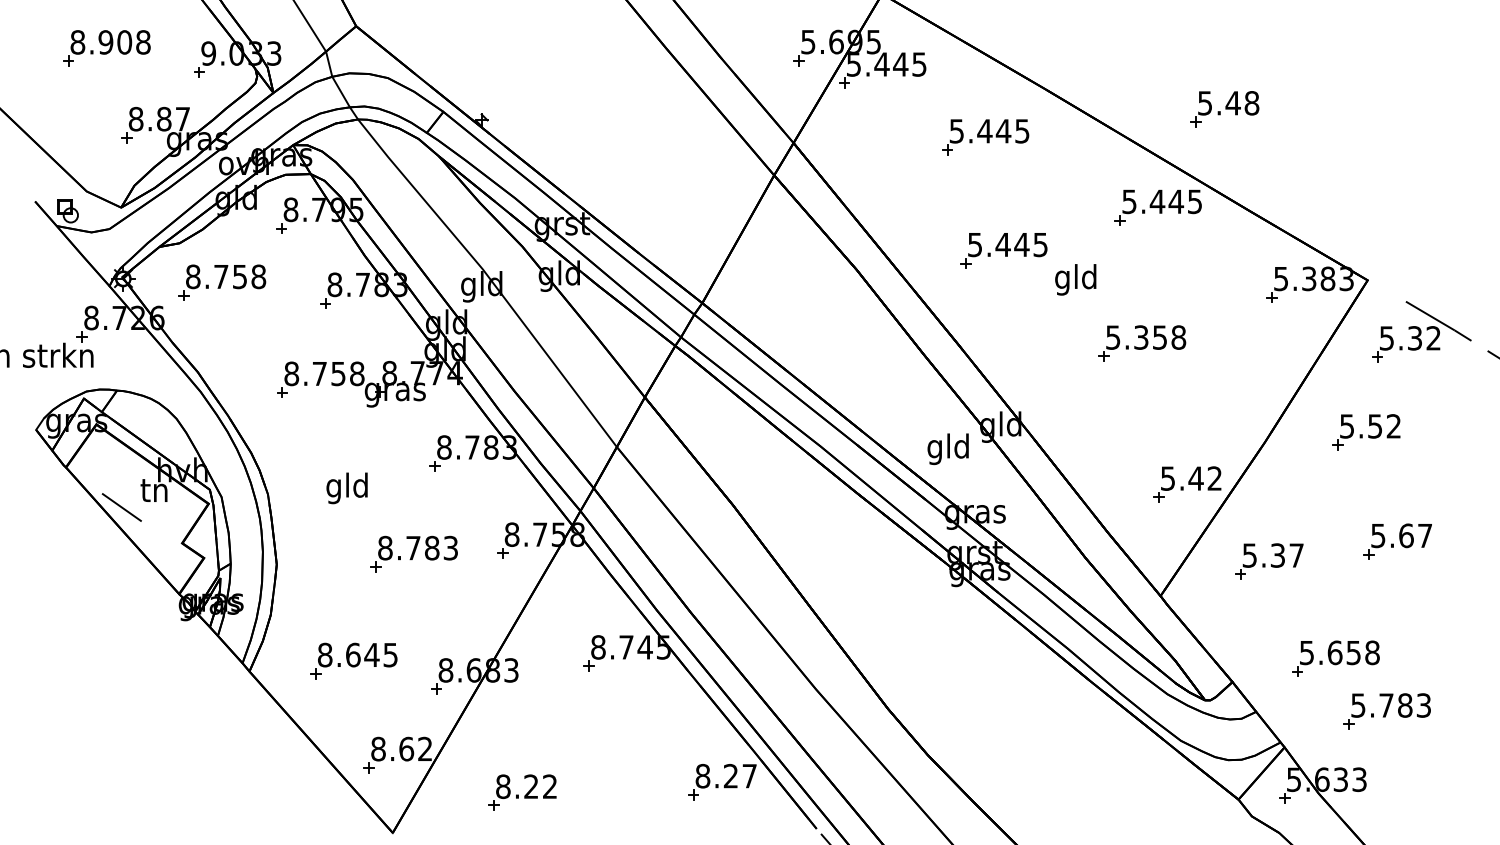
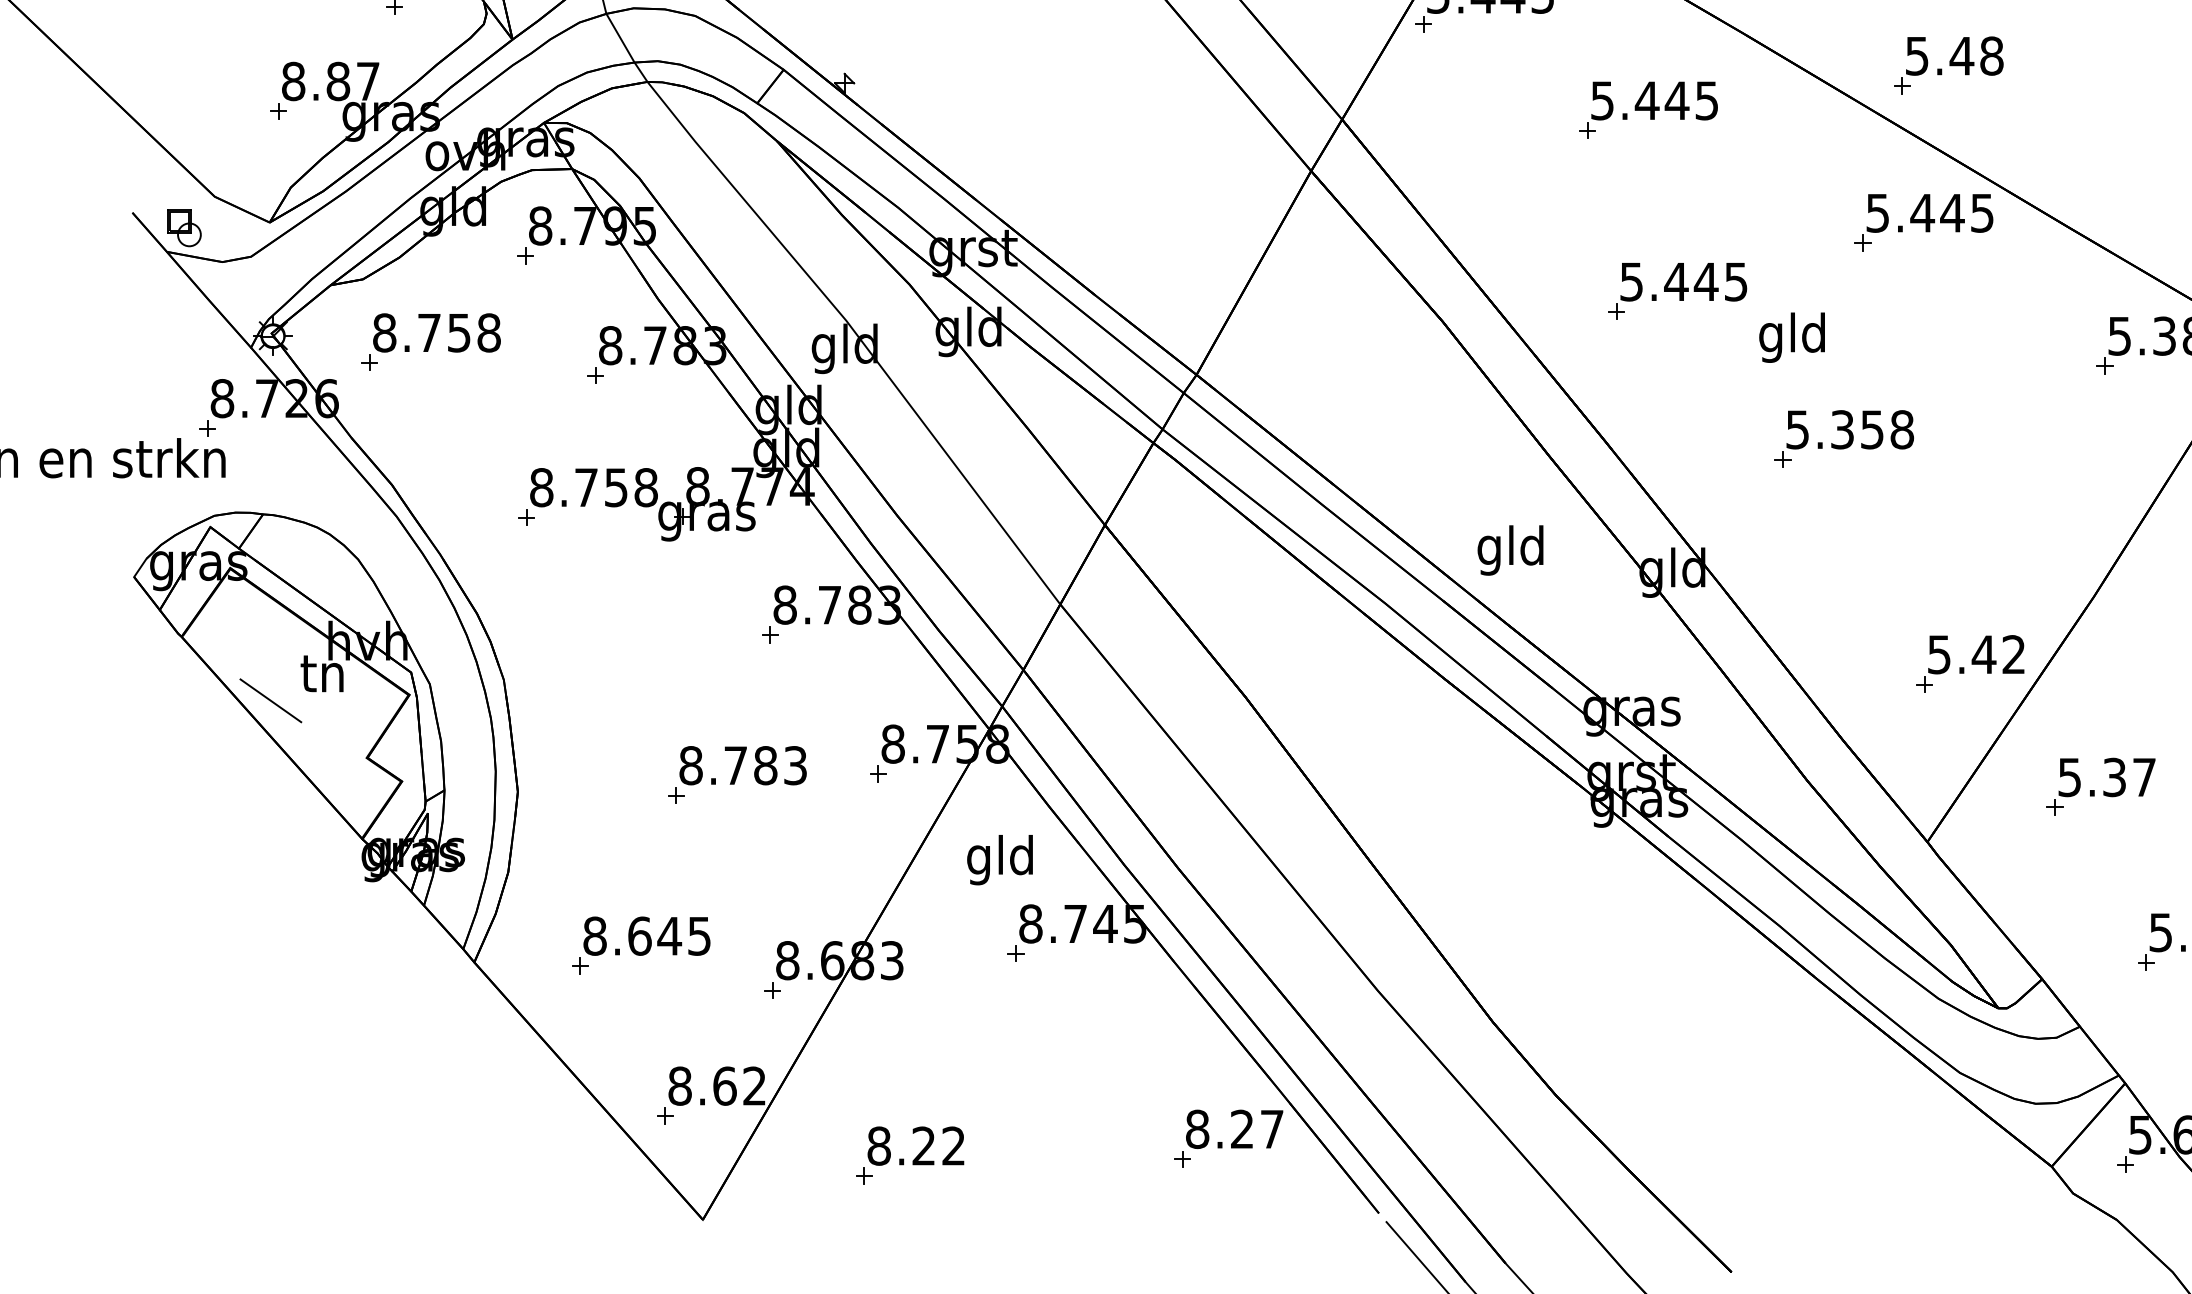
part: (1224, 109) -> (1948, 66), moved
part: (1142, 343) -> (1844, 439), moved
text: (947, 449) -> (1509, 550), moved
text: (346, 488) -> (999, 860), moved

